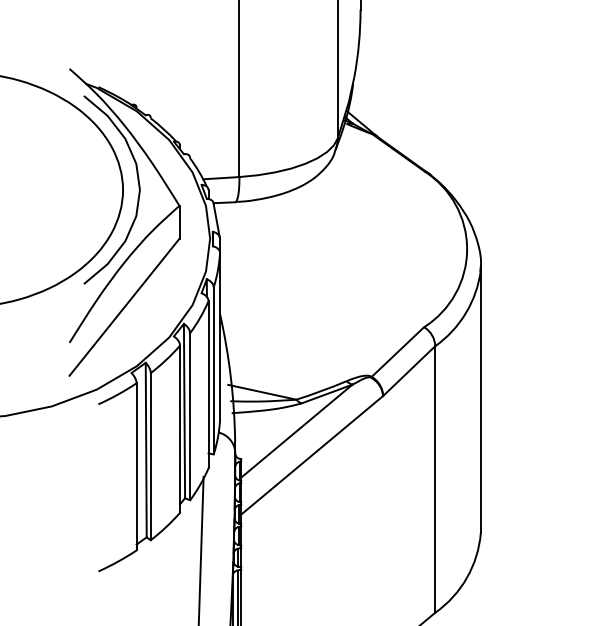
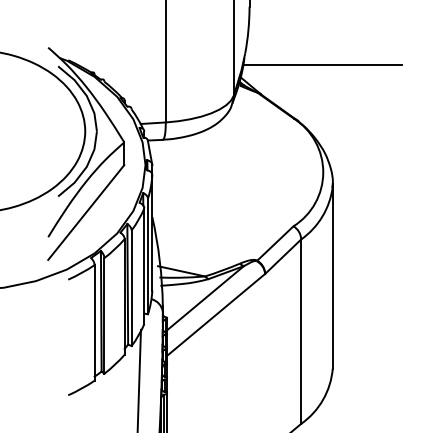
line: (466, 94) -> (322, 65), added

